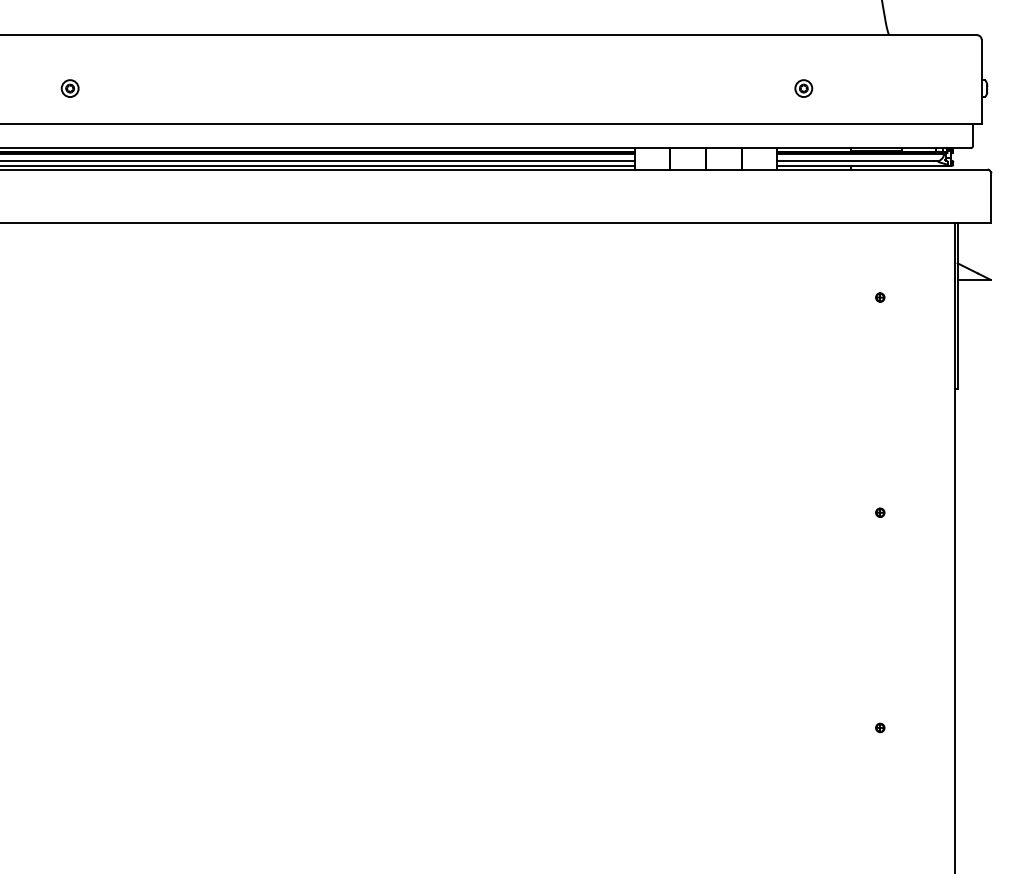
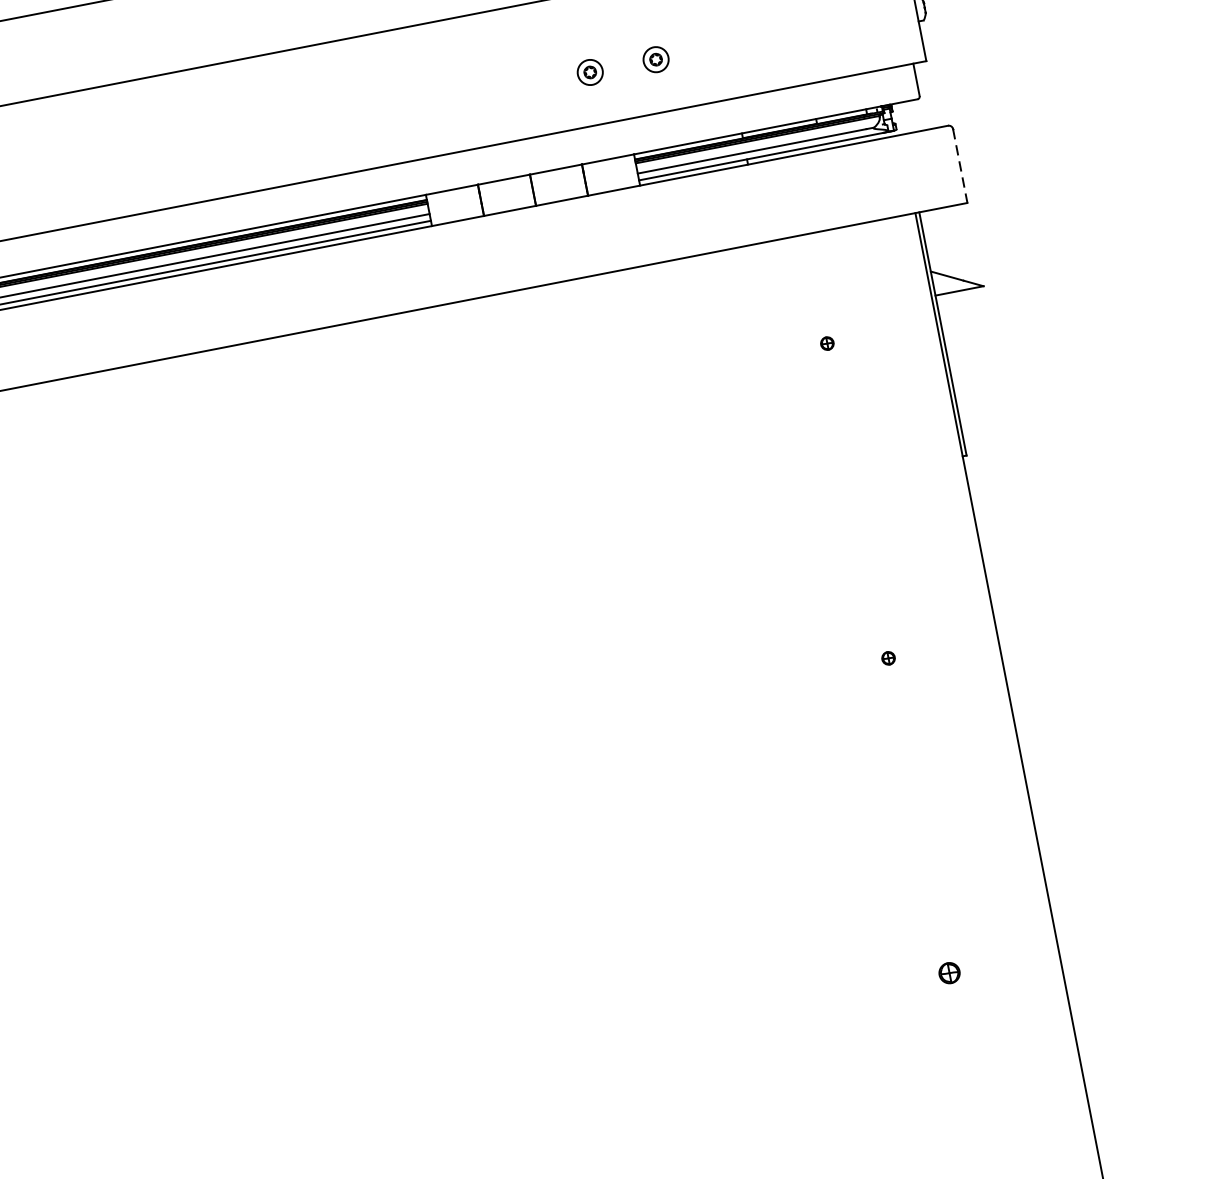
part: (758, 88) -> (589, 72), added
line: (990, 198) -> (960, 167), solid -> dashed
part: (880, 727) -> (949, 972), size x1.6

